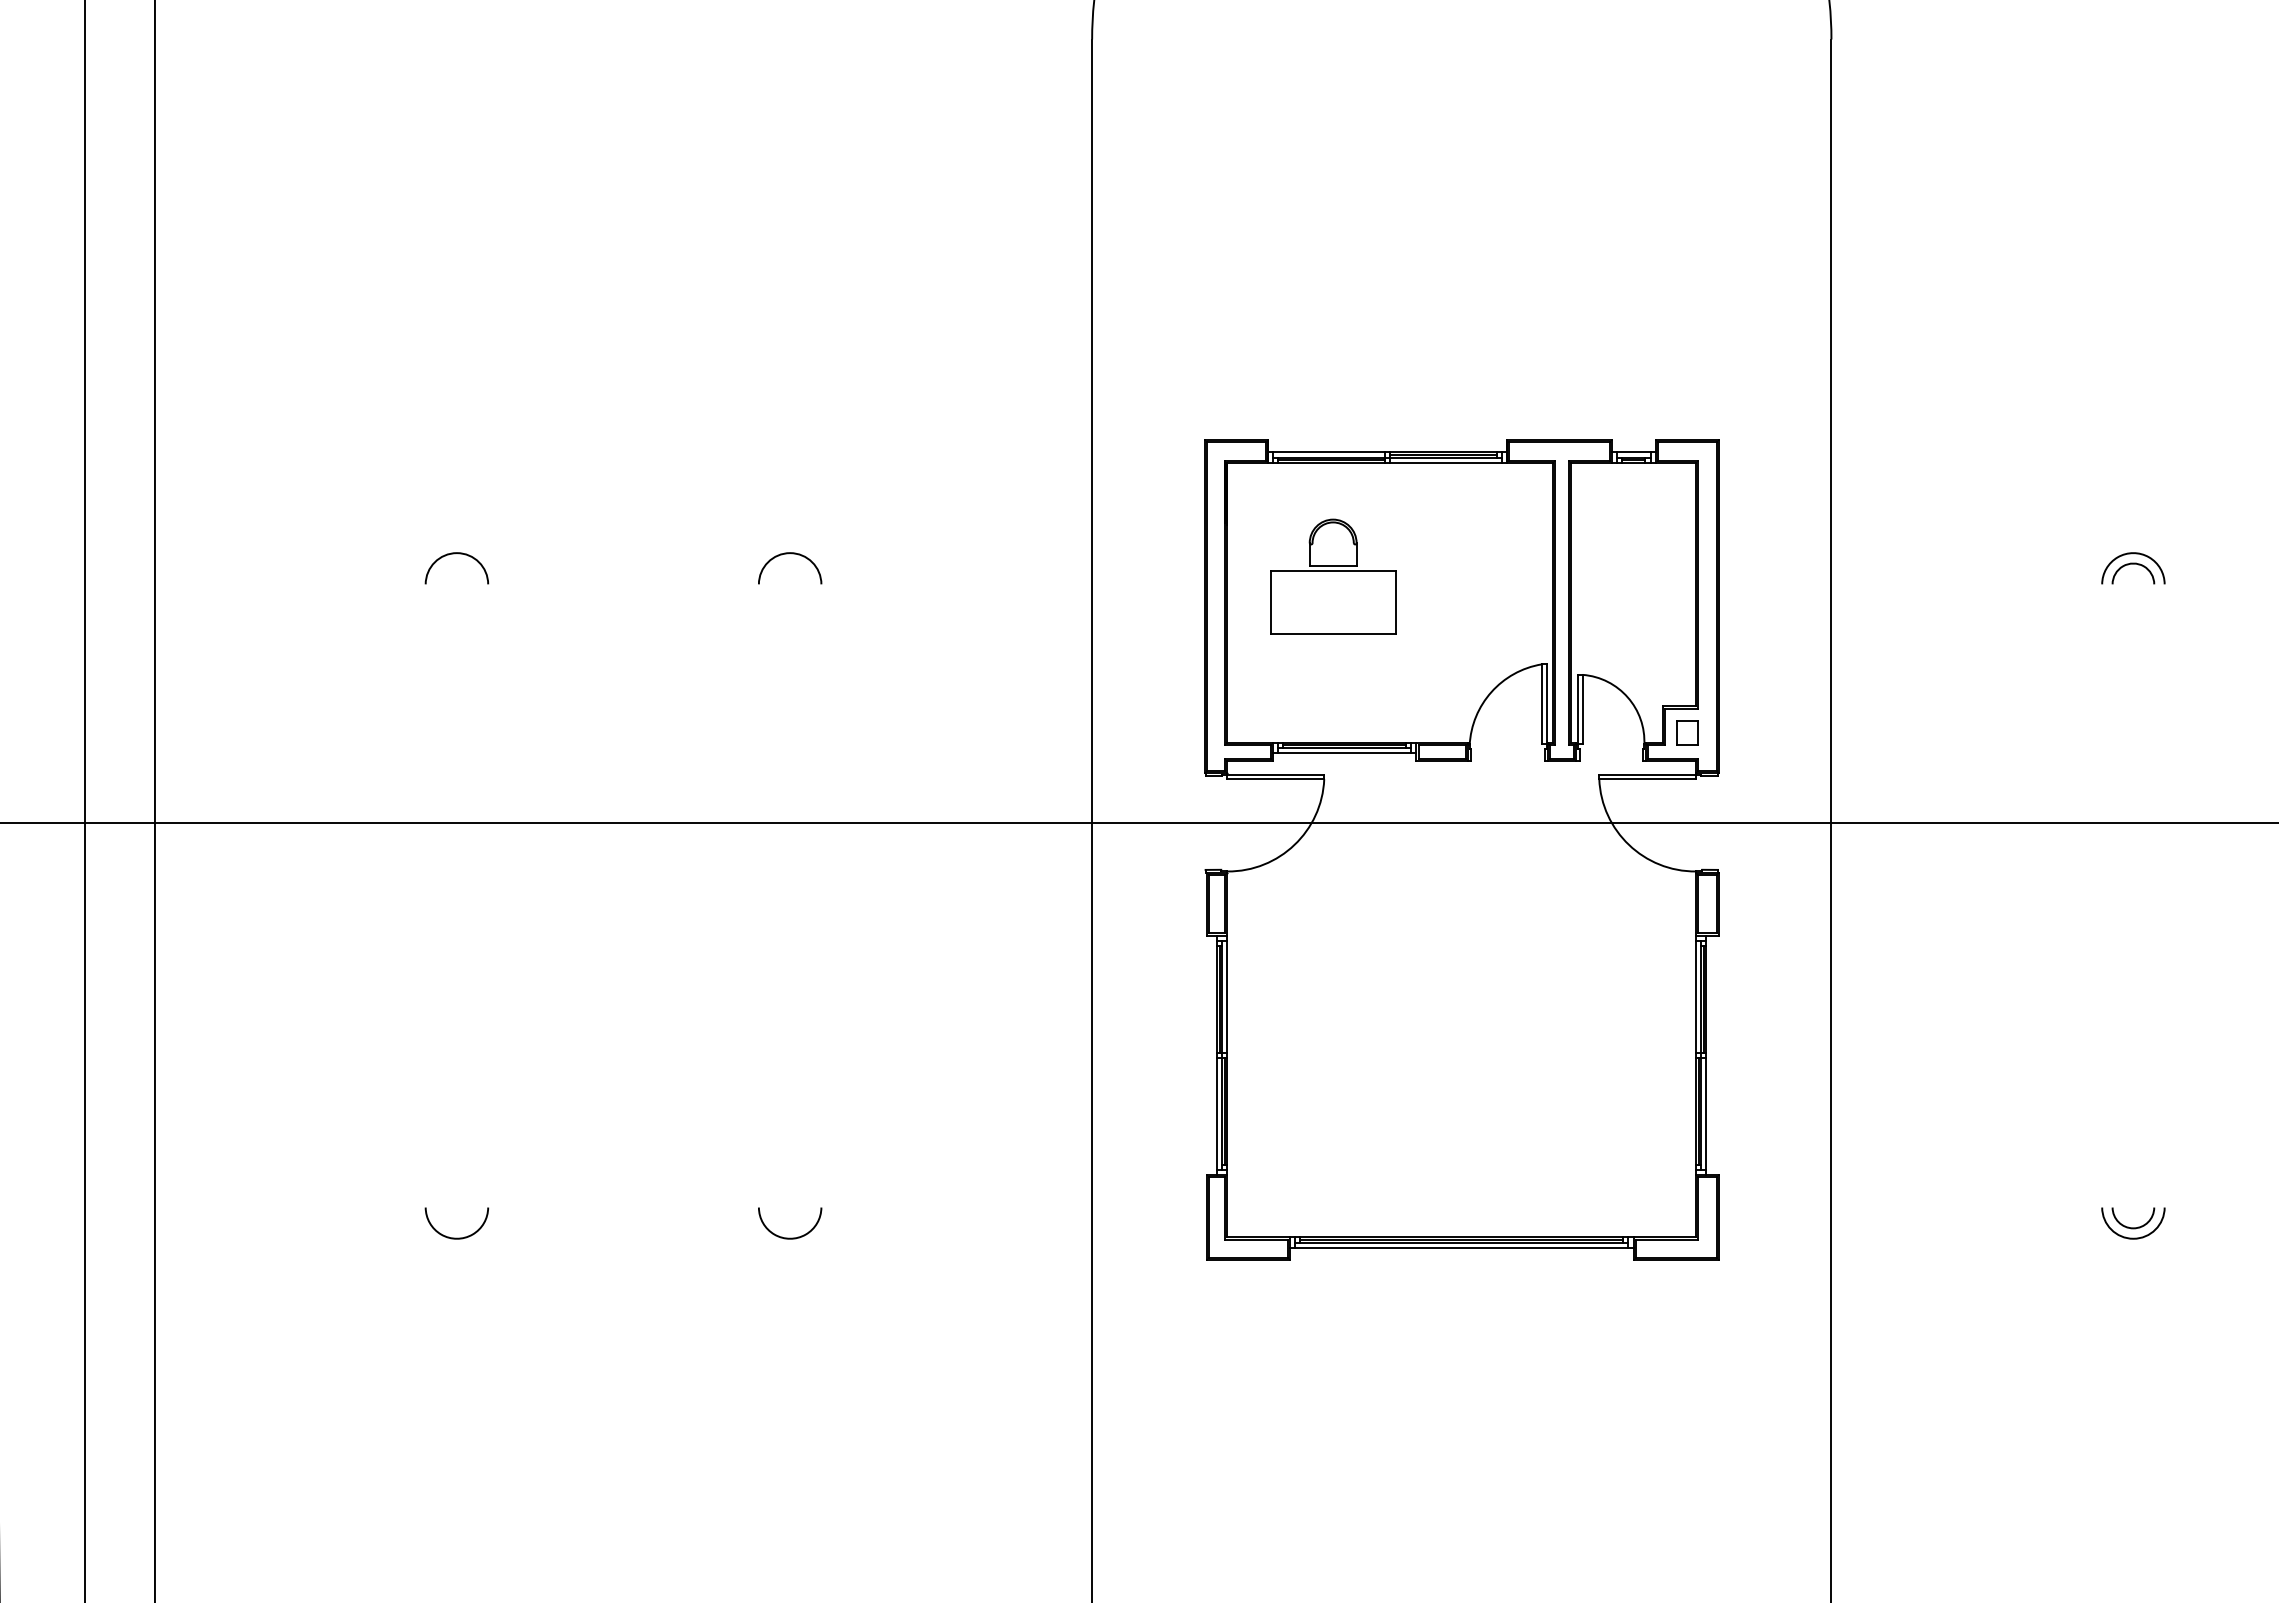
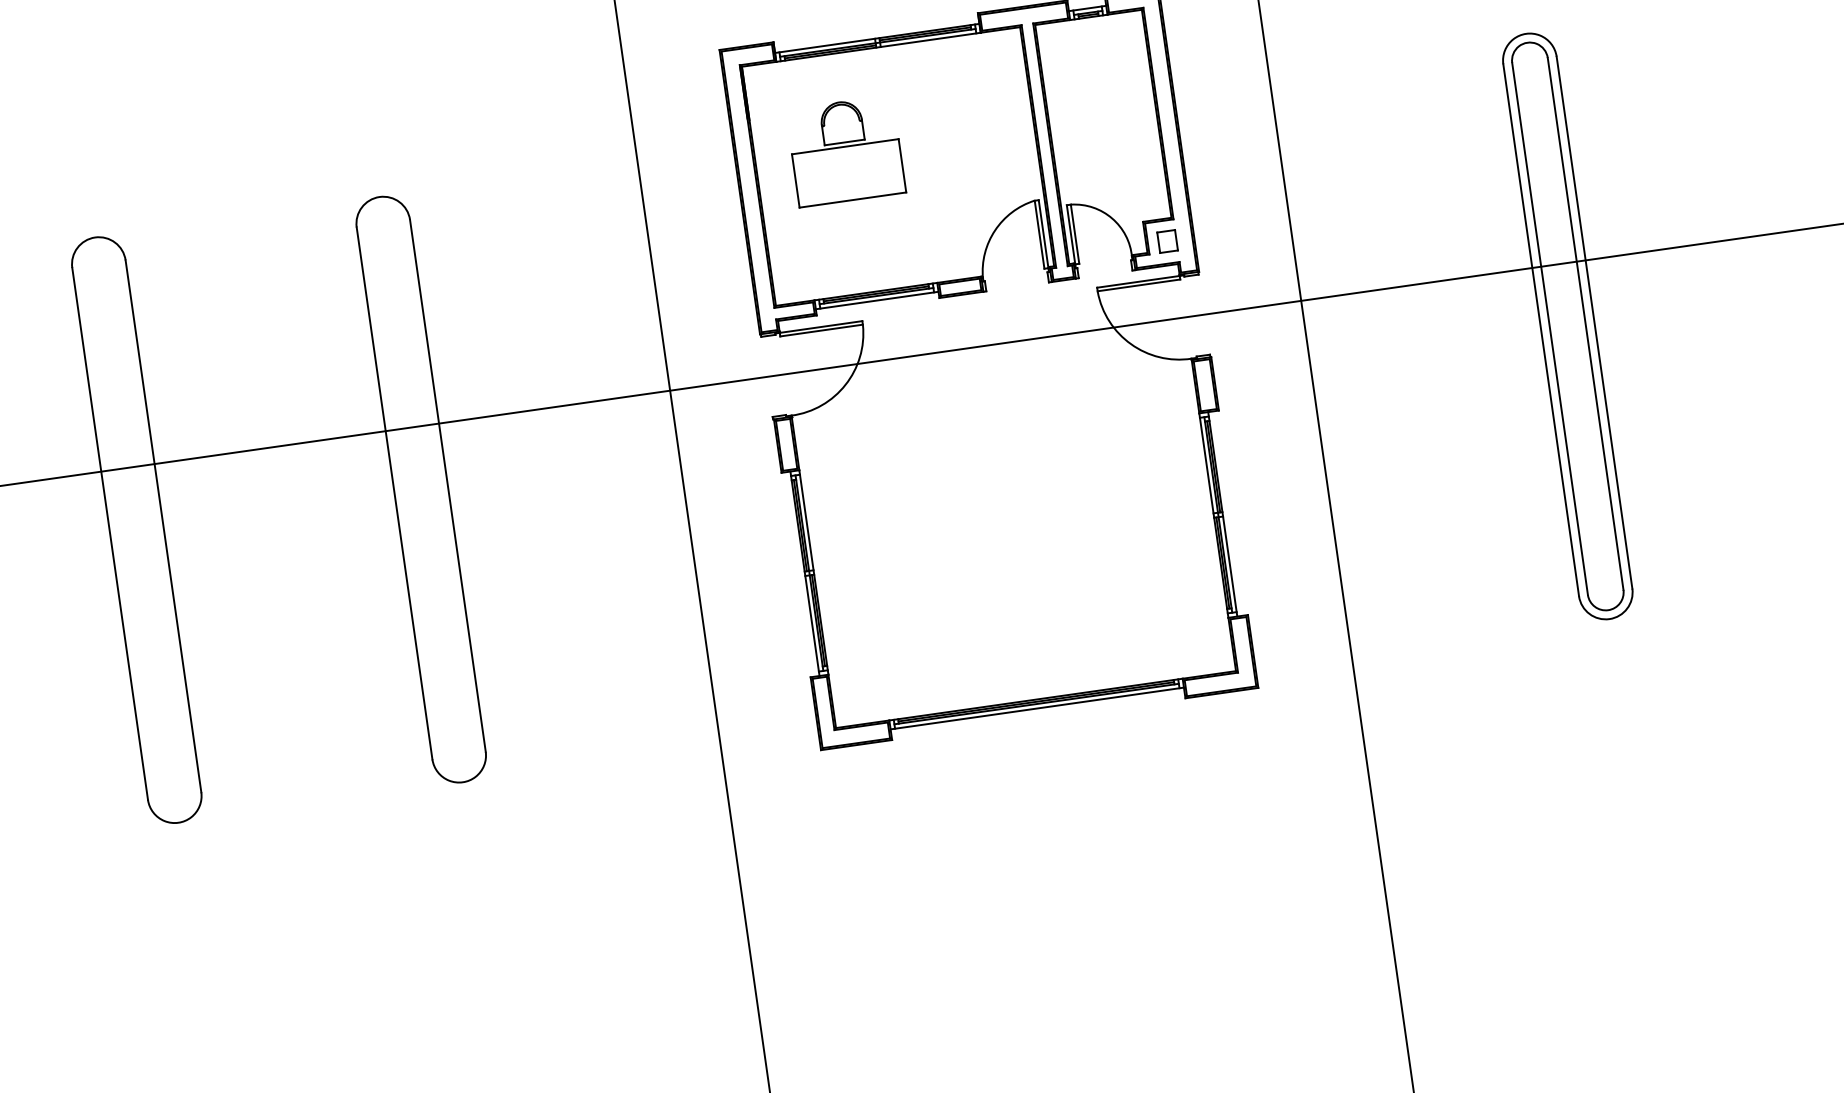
line: (425, 895) -> (109, 533), added
line: (488, 895) -> (163, 525), added
line: (758, 895) -> (394, 493), added
line: (821, 895) -> (447, 485), added
line: (2102, 895) -> (1541, 329), added
line: (2112, 895) -> (1549, 328), added
line: (2154, 895) -> (1585, 323), added
line: (2164, 895) -> (1594, 322), added

